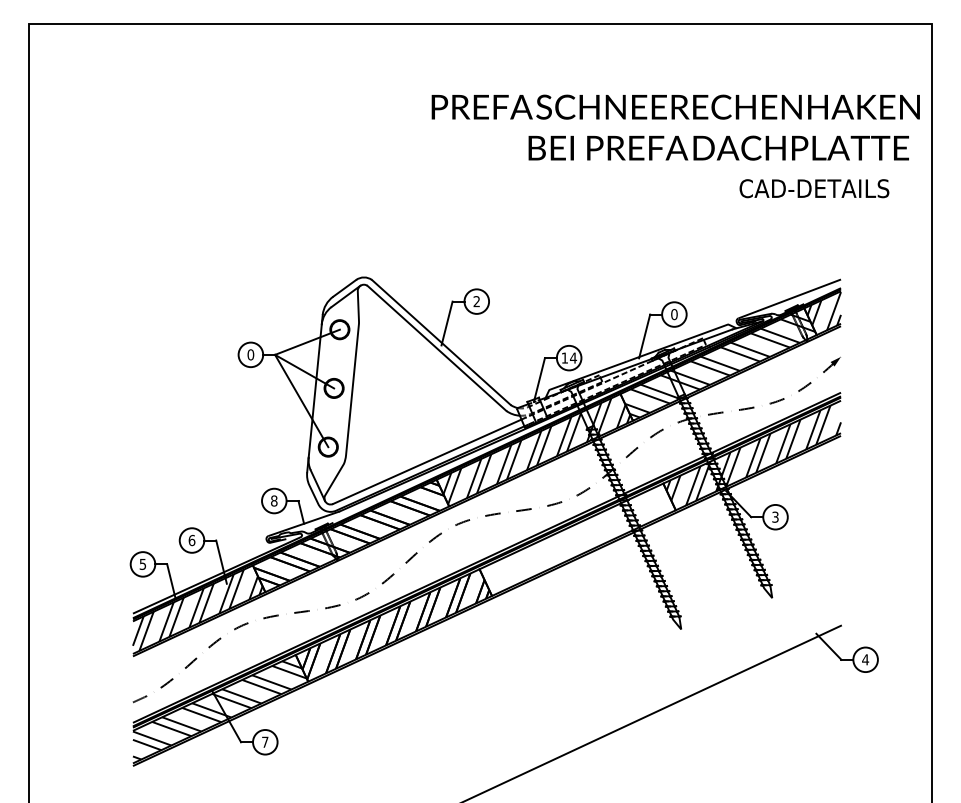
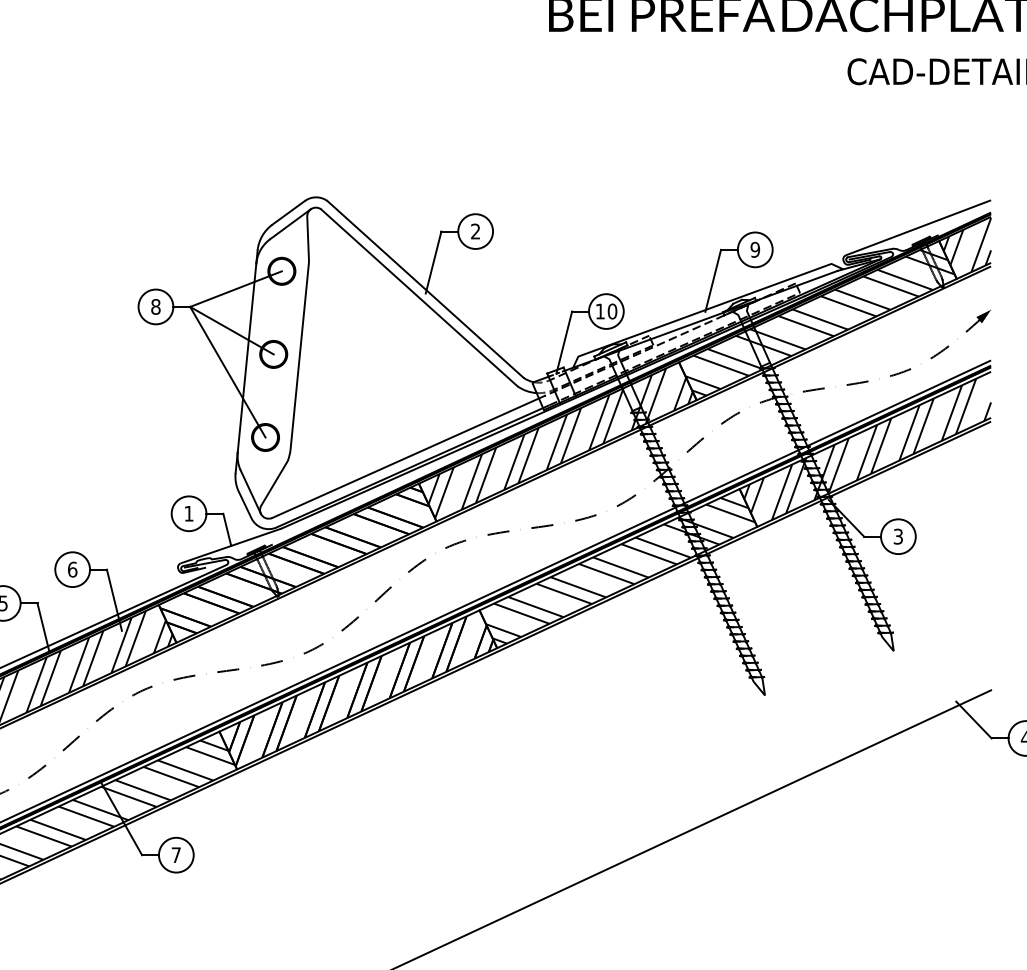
text: (674, 314) -> (755, 249), 0 -> 9
text: (250, 354) -> (155, 306), 0 -> 8
text: (573, 357) -> (612, 310), 14 -> 10
text: (274, 500) -> (189, 513), 8 -> 1
hatch: (579, 540) -> (620, 569), added

